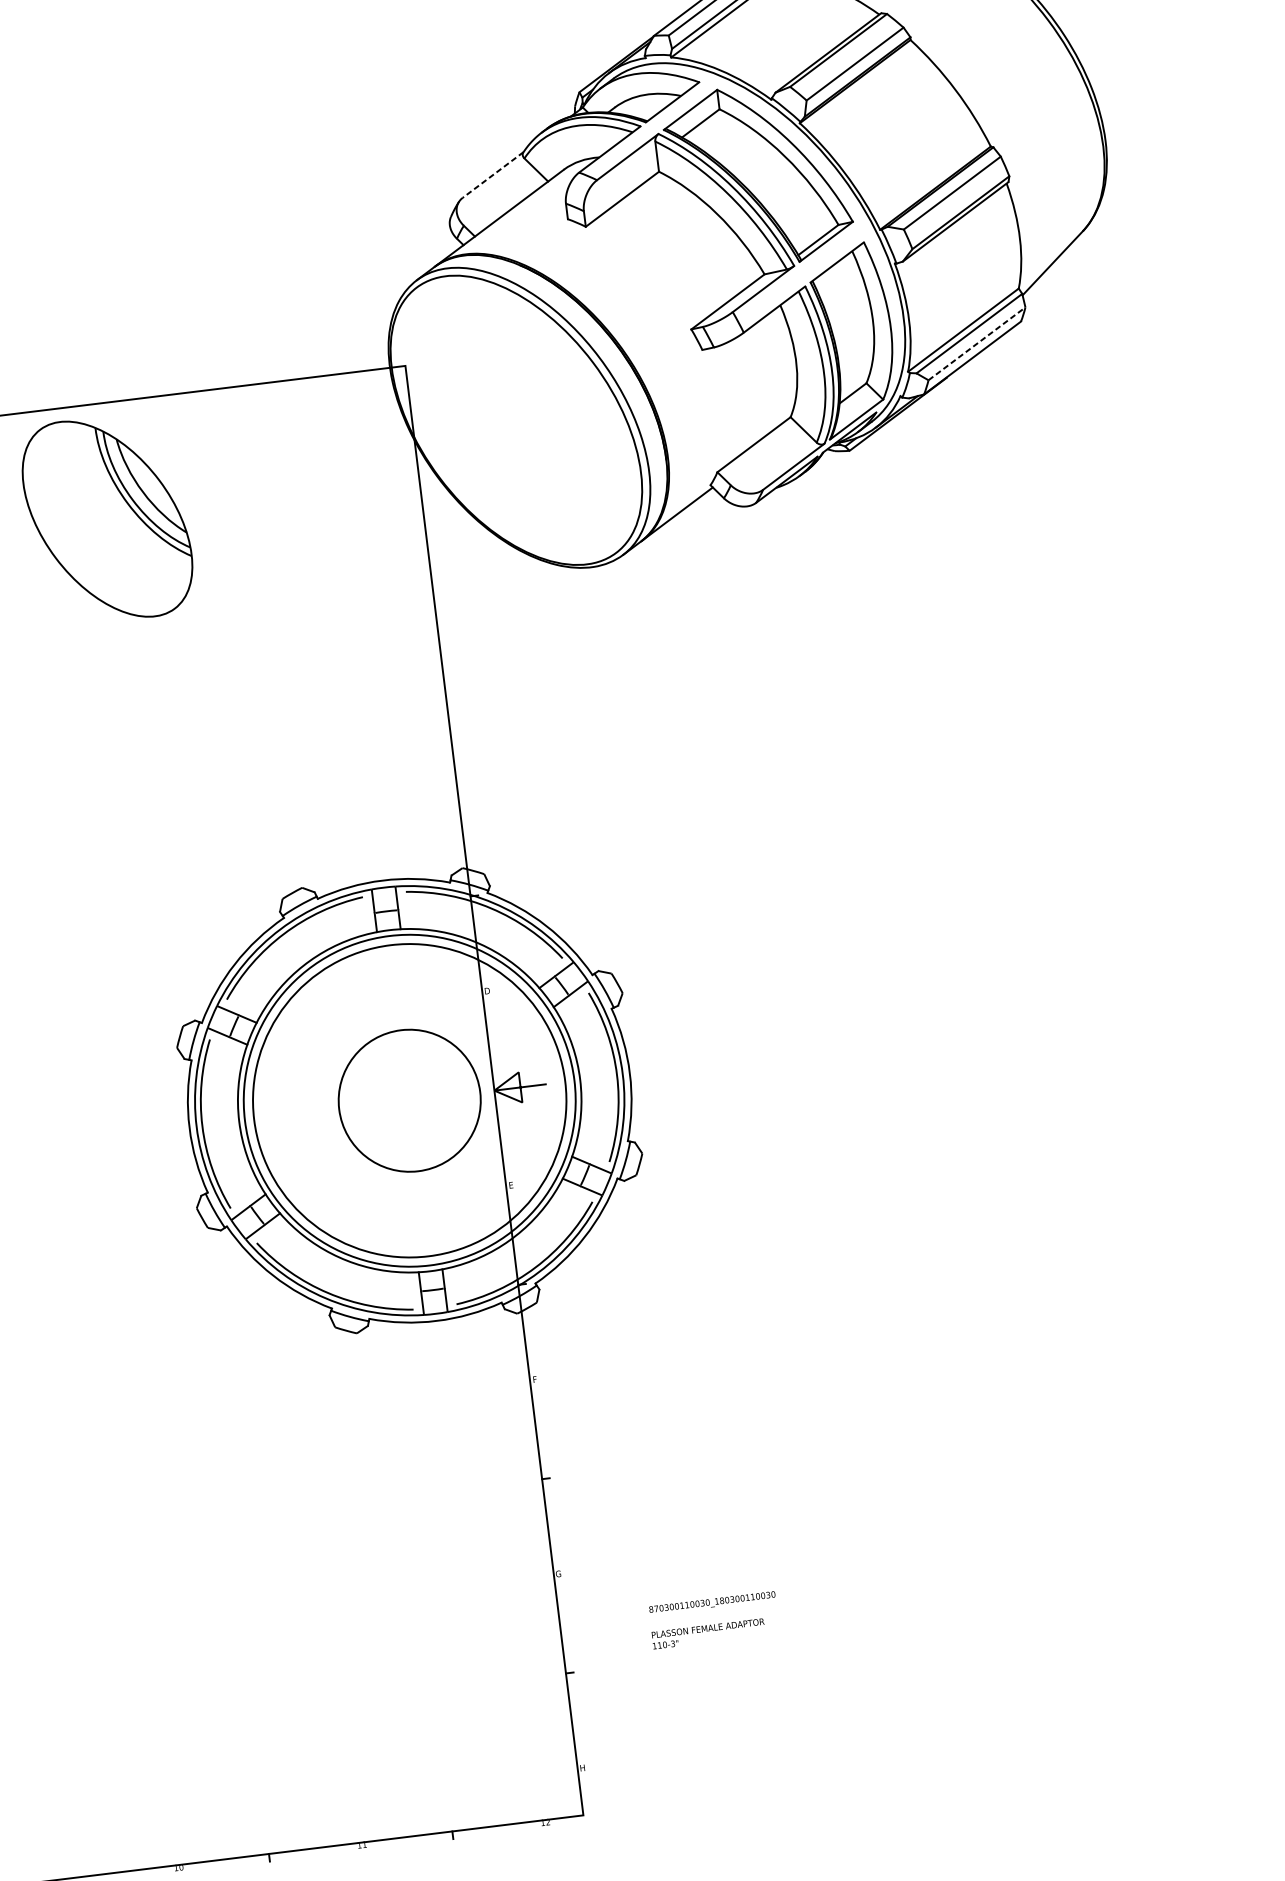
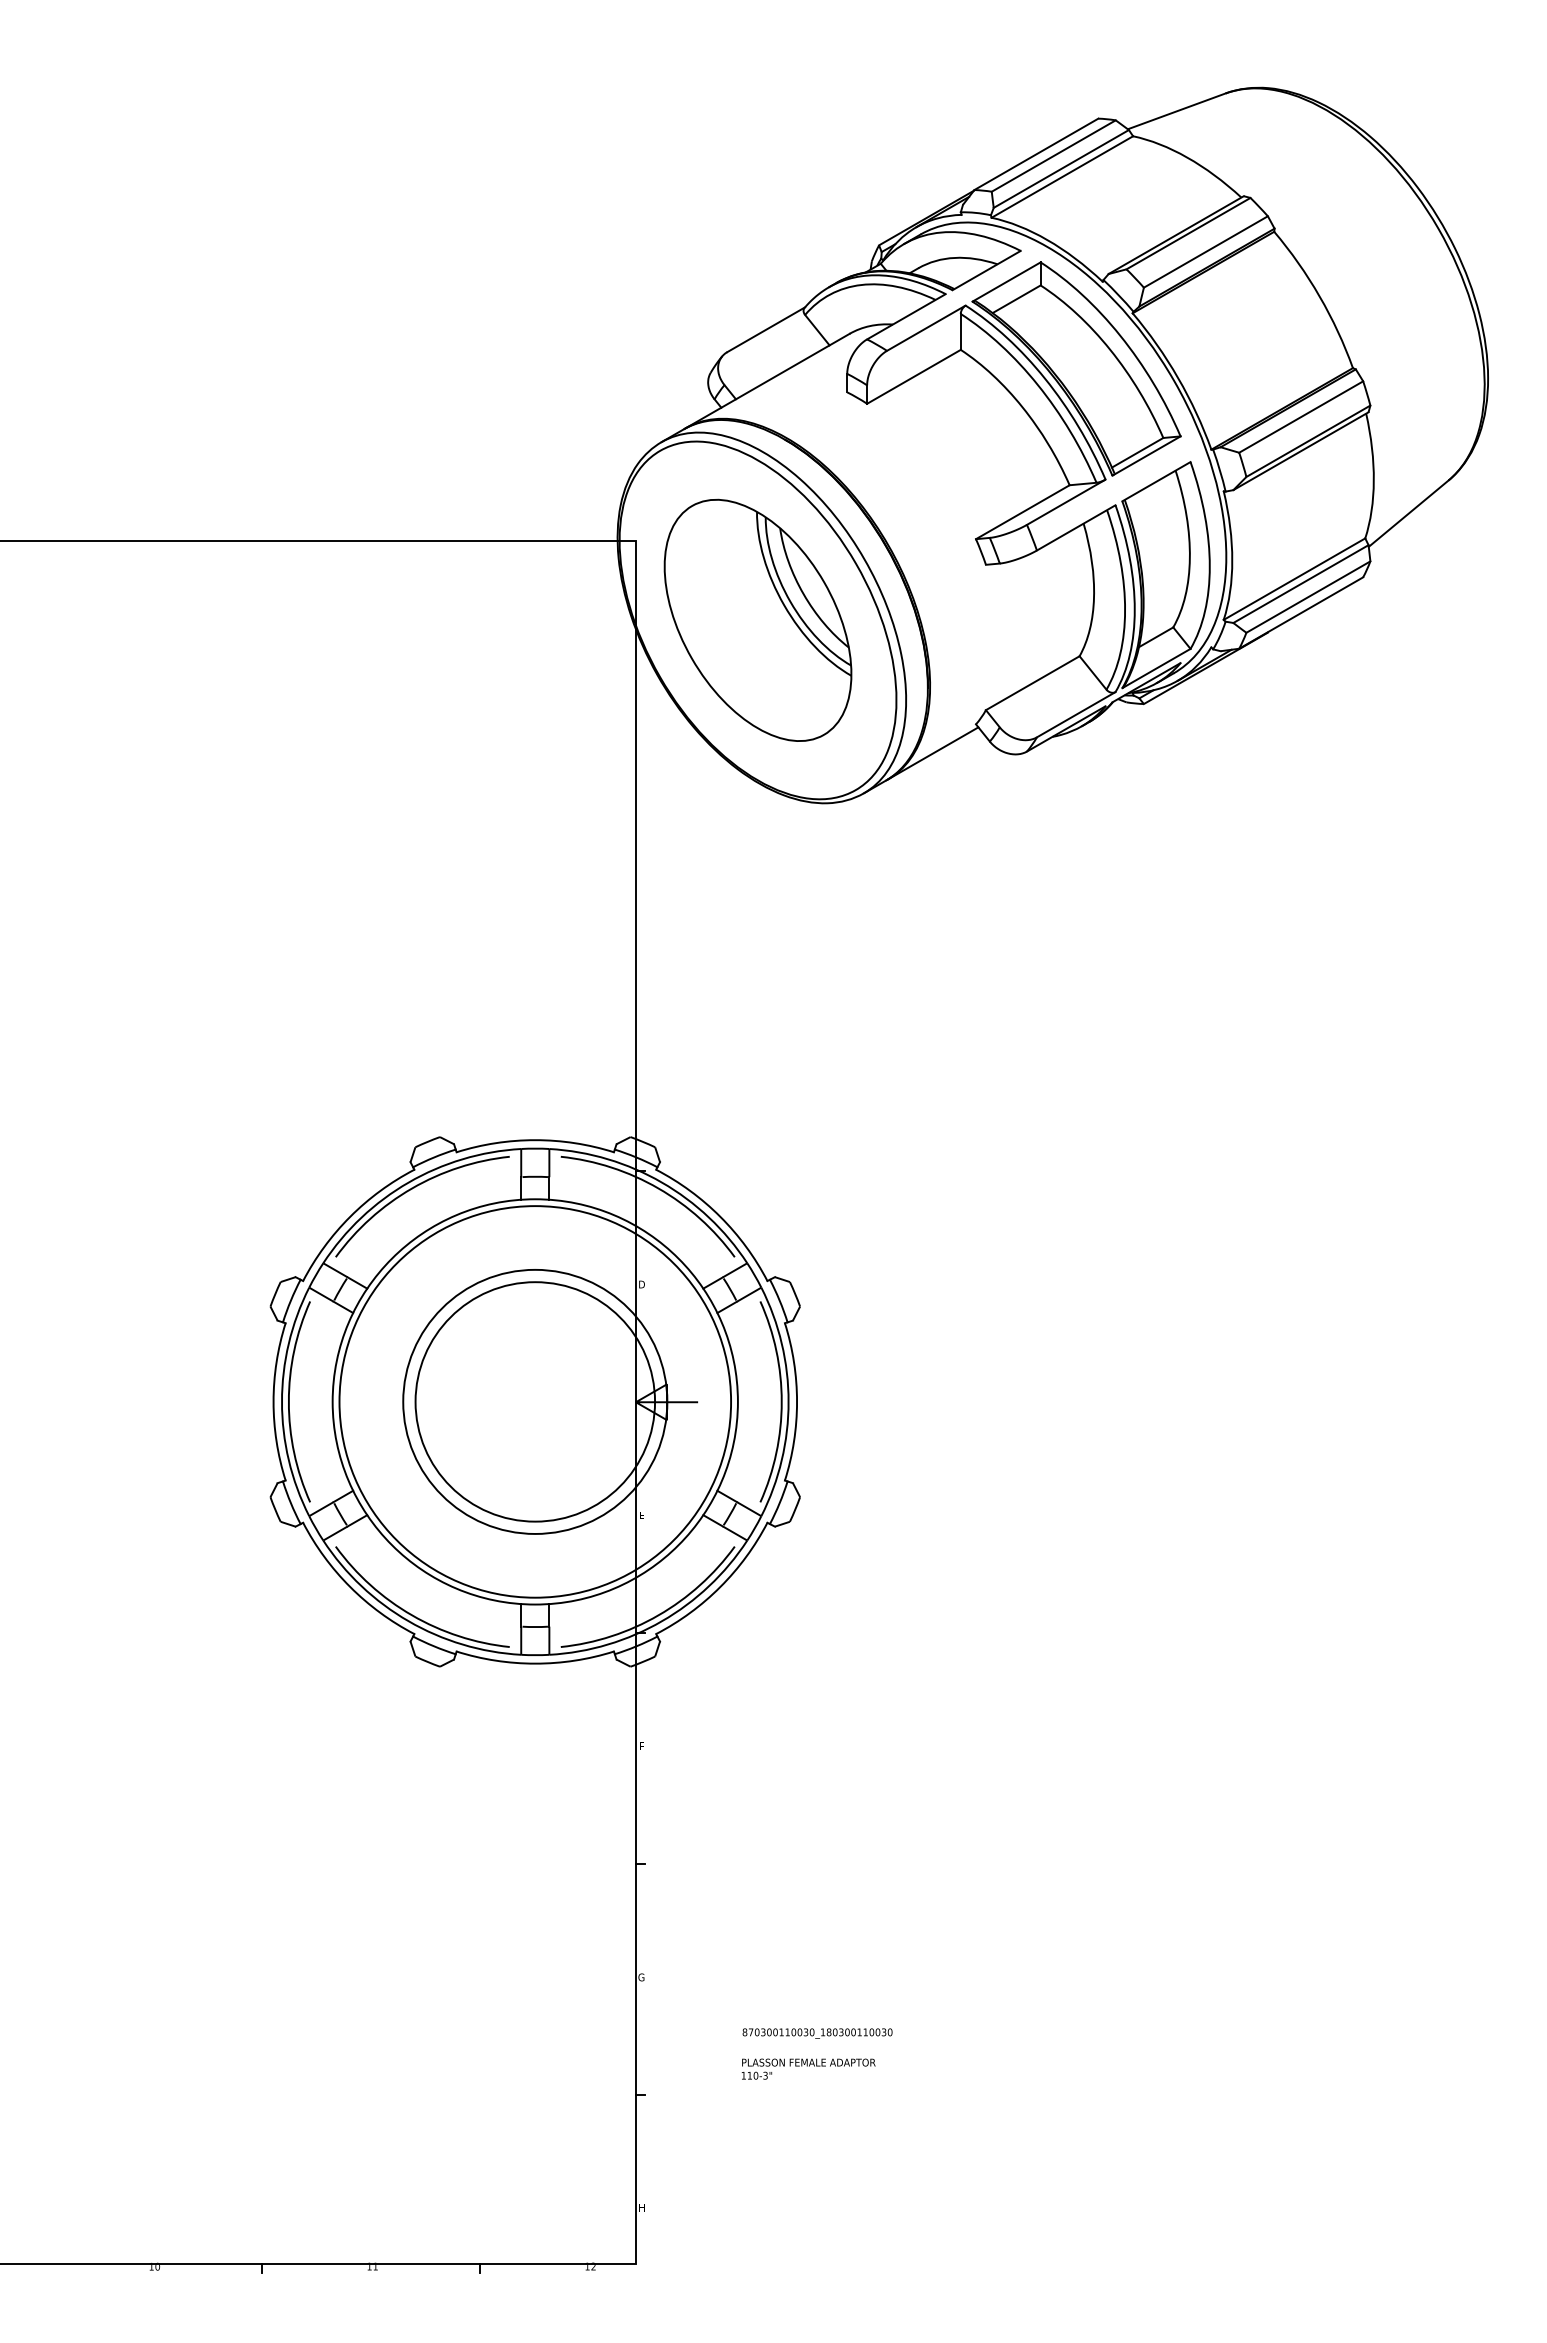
line: (493, 174) -> (766, 329), dashed -> solid
line: (977, 344) -> (1308, 597), dashed -> solid
part: (106, 518) -> (757, 619), moved
circle: (409, 1100) -> (535, 1401), size x0.71
circle: (409, 1100) -> (535, 1401), size x1.43

